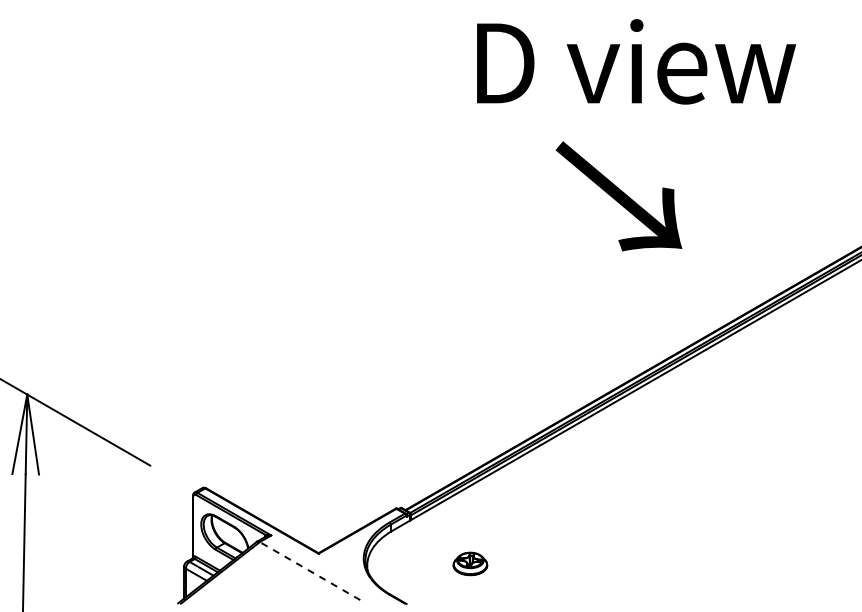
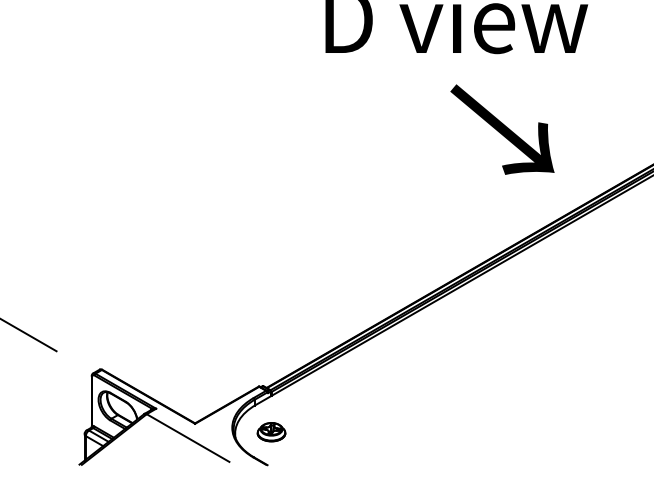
text: (618, 196) -> (502, 129), moved
part: (470, 563) -> (271, 431), moved
line: (310, 571) -> (188, 438), dashed -> solid

